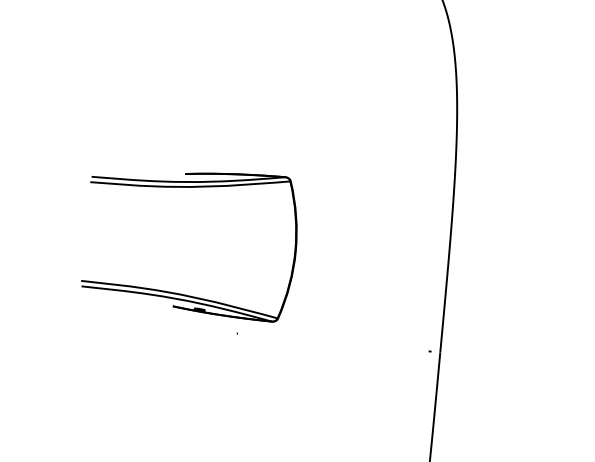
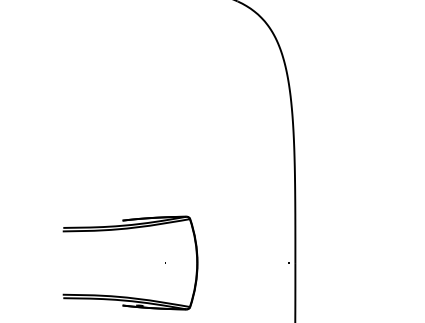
part: (194, 188) -> (129, 229), moved

